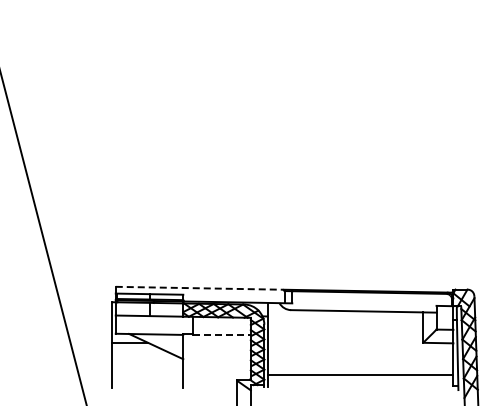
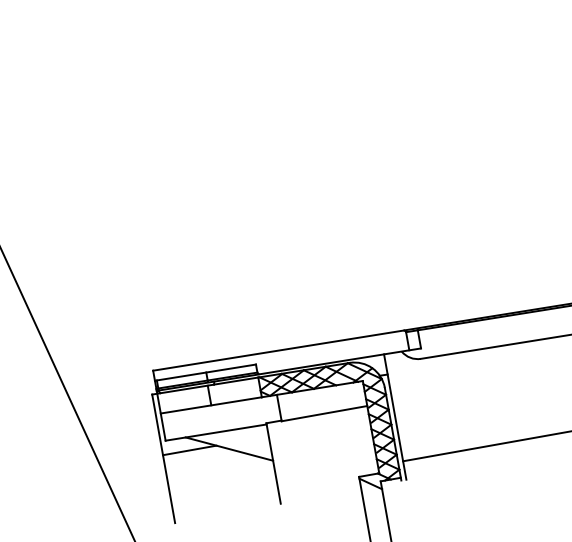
line: (199, 288) -> (278, 350), dashed -> solid
line: (222, 334) -> (325, 413), dashed -> solid

